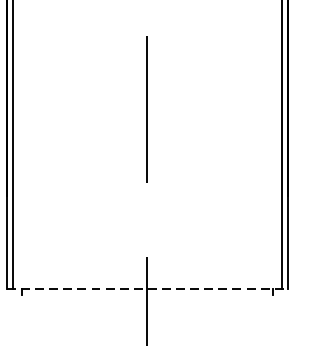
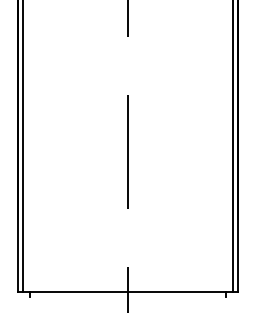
line: (146, 289) -> (127, 292), dashed -> solid

